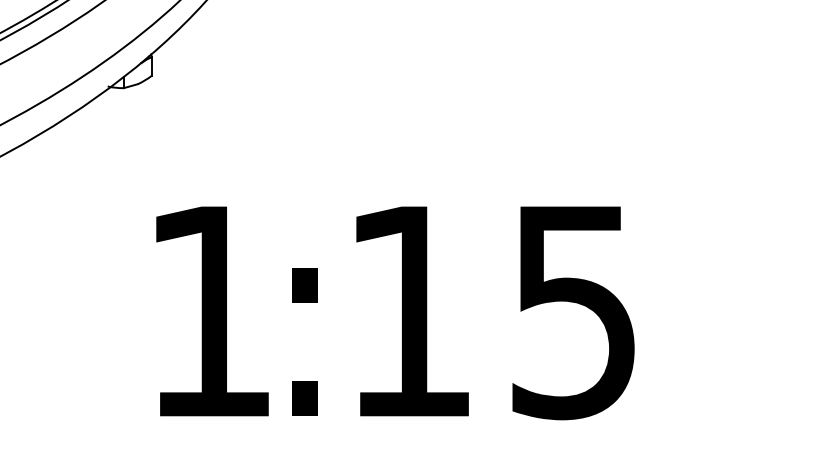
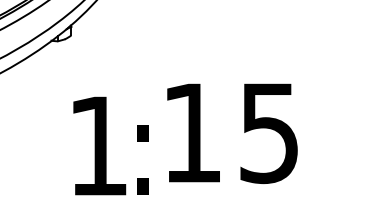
text: (495, 312) -> (232, 133), moved

